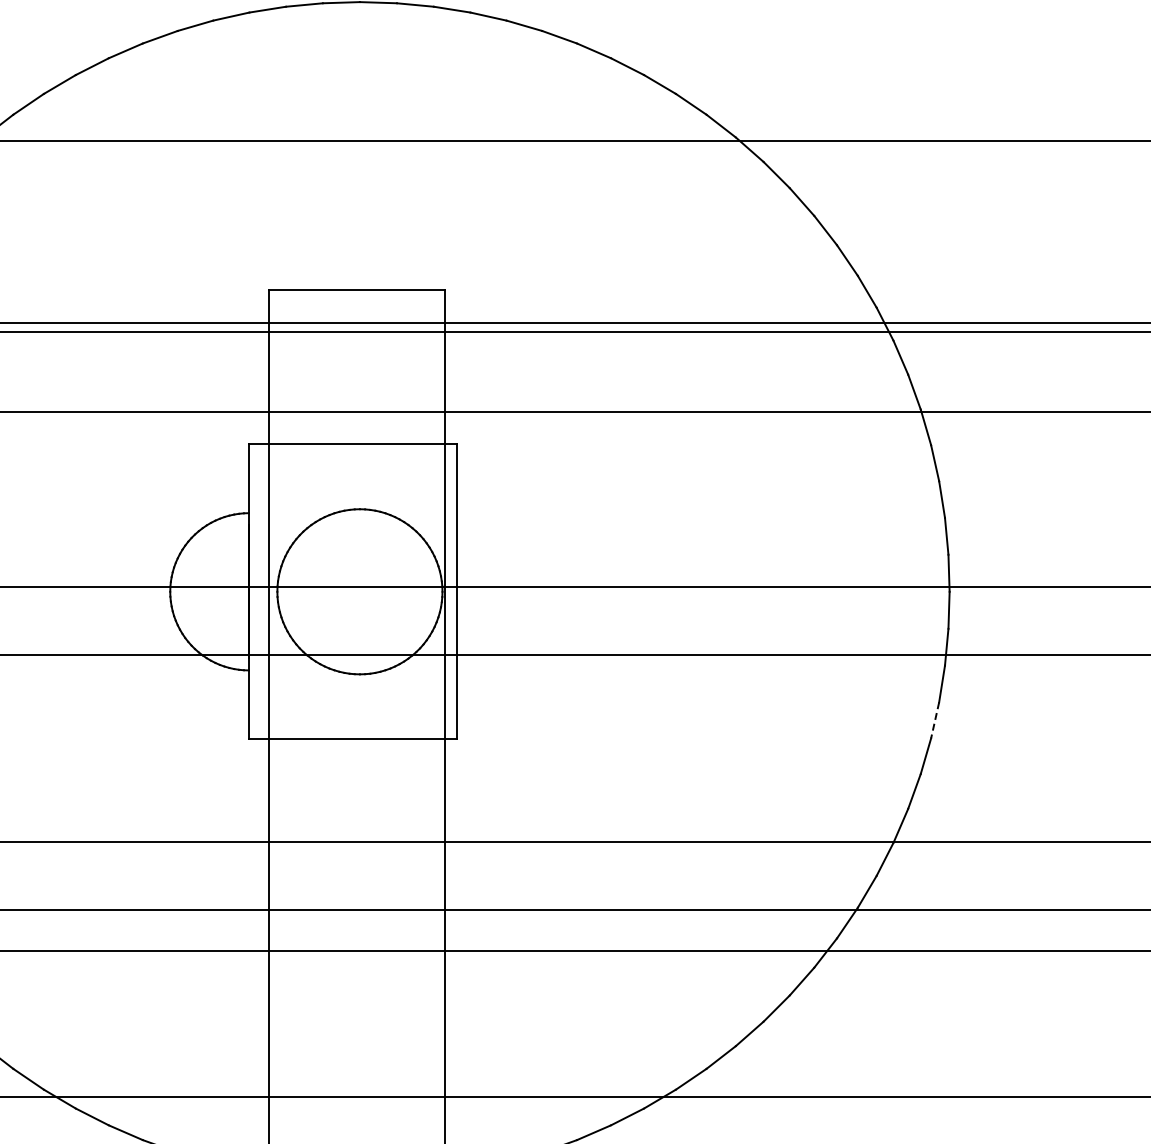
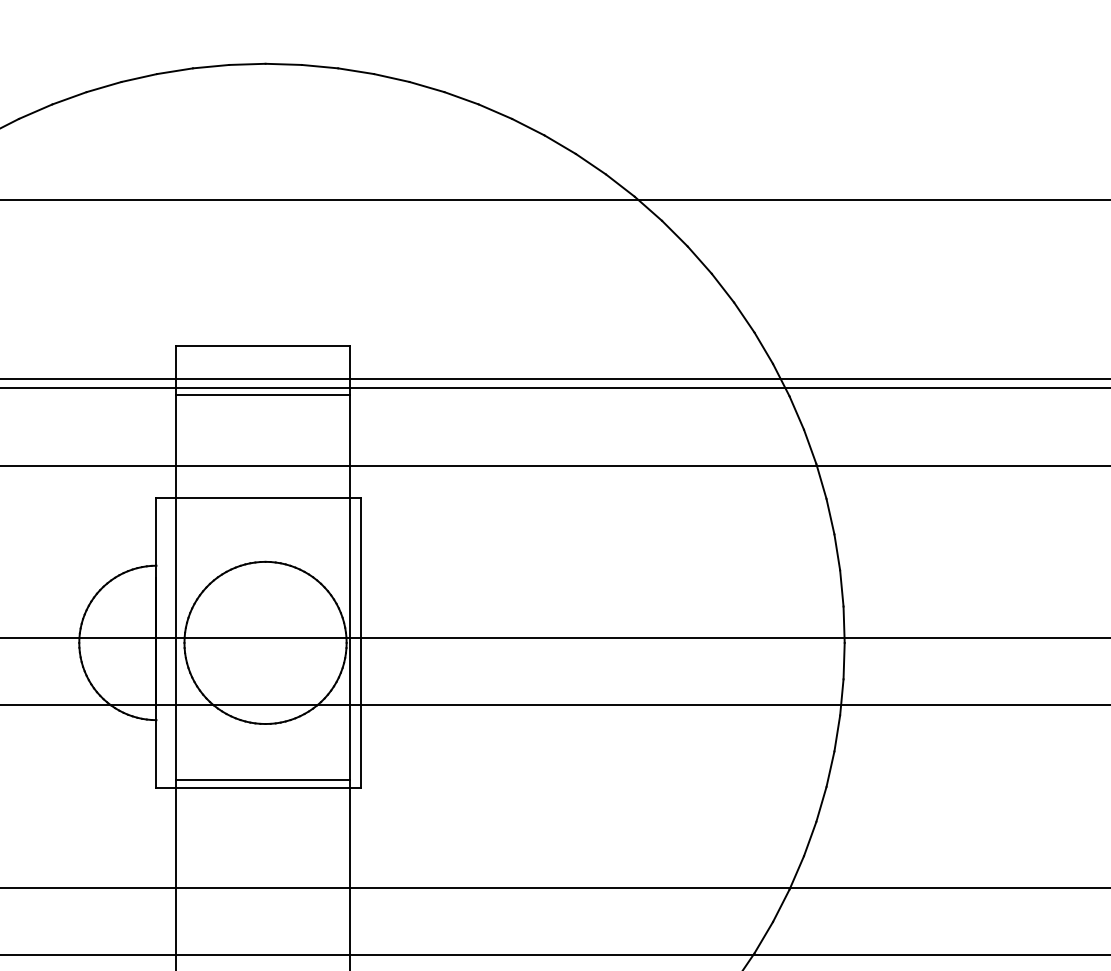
line: (356, 338) -> (262, 394), added
line: (935, 720) -> (830, 769), dashed -> solid
line: (356, 731) -> (262, 780), added

